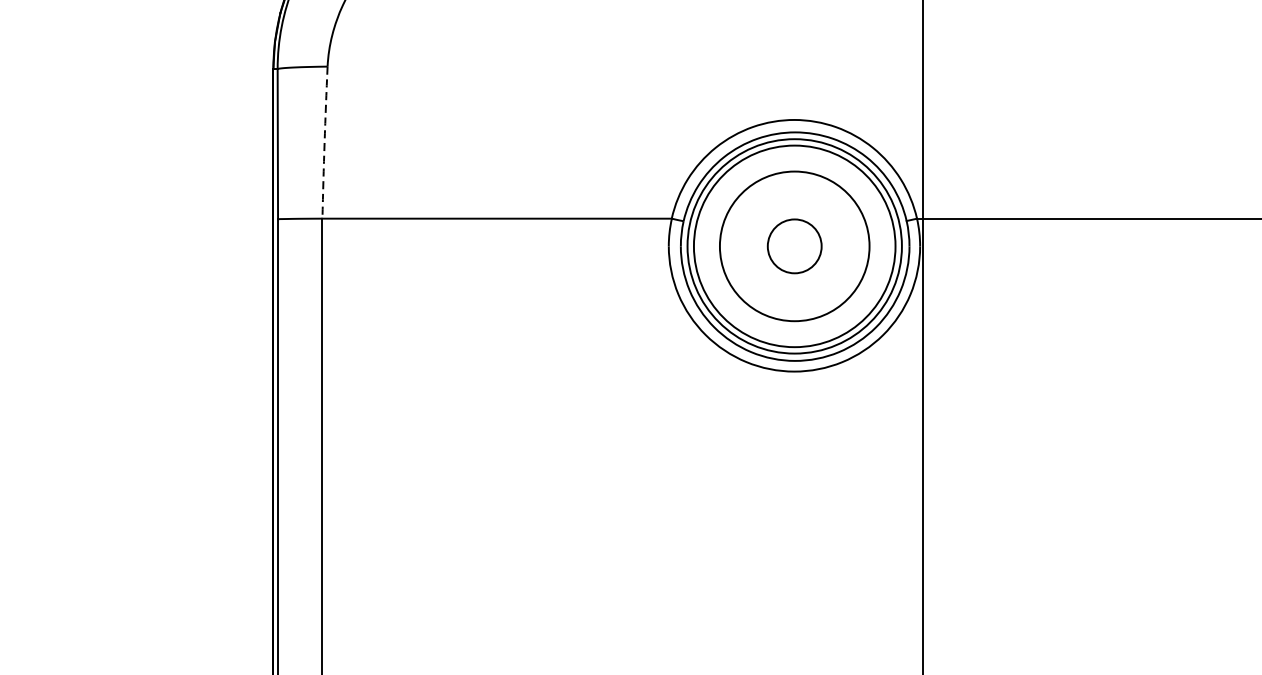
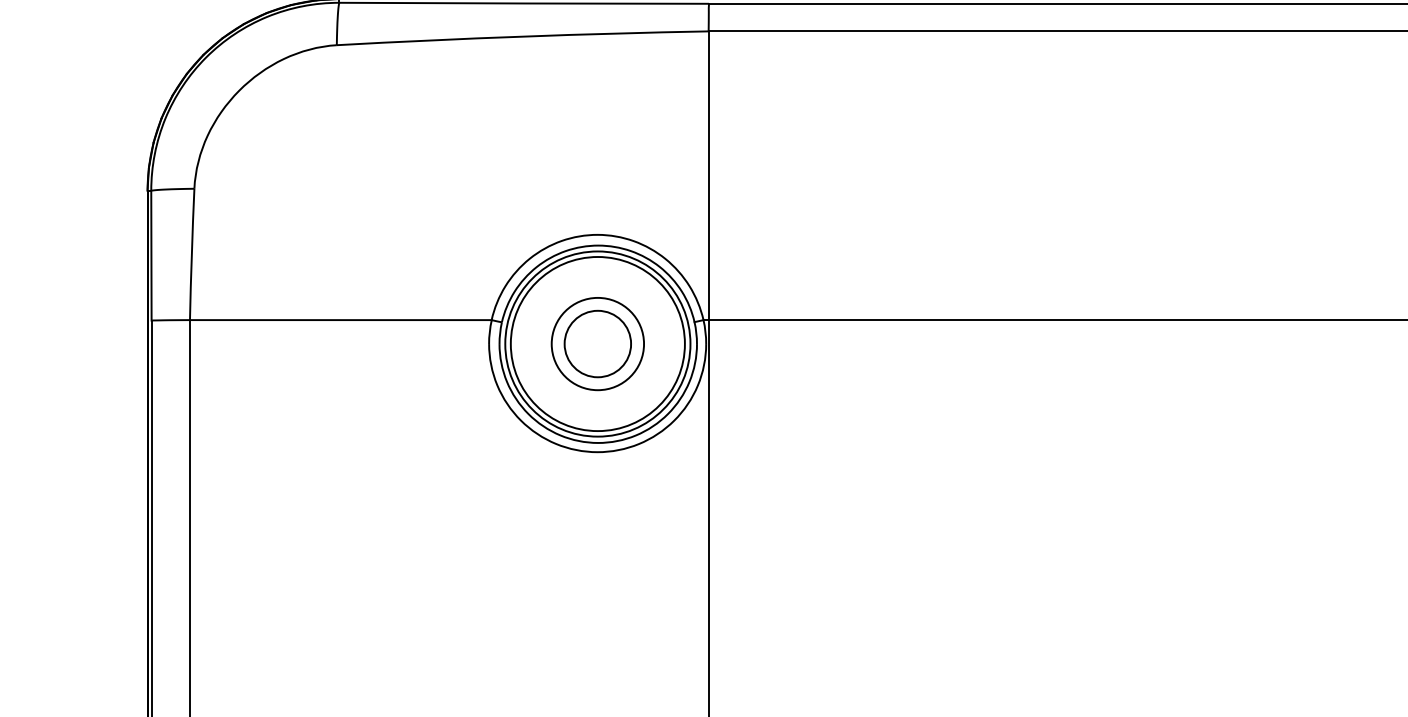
arc: (324, 142) -> (191, 254), dashed -> solid
circle: (794, 245) -> (597, 343), size x0.71
circle: (794, 245) -> (597, 343), size x1.43

